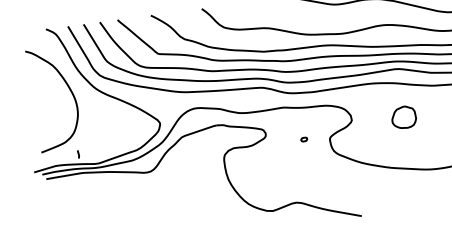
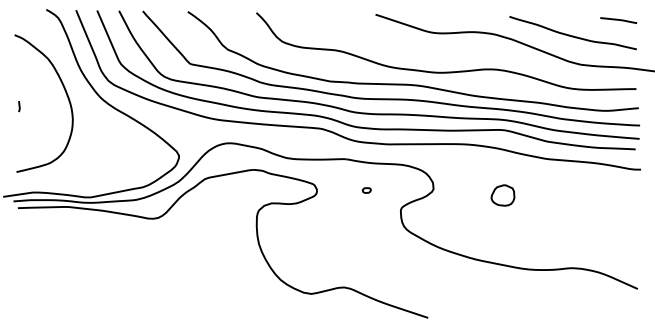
part: (403, 117) -> (502, 195), size x0.71
part: (303, 139) -> (366, 190), moved
line: (78, 154) -> (19, 106), moved

